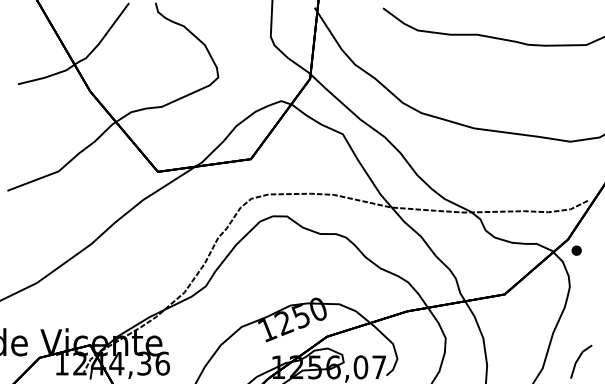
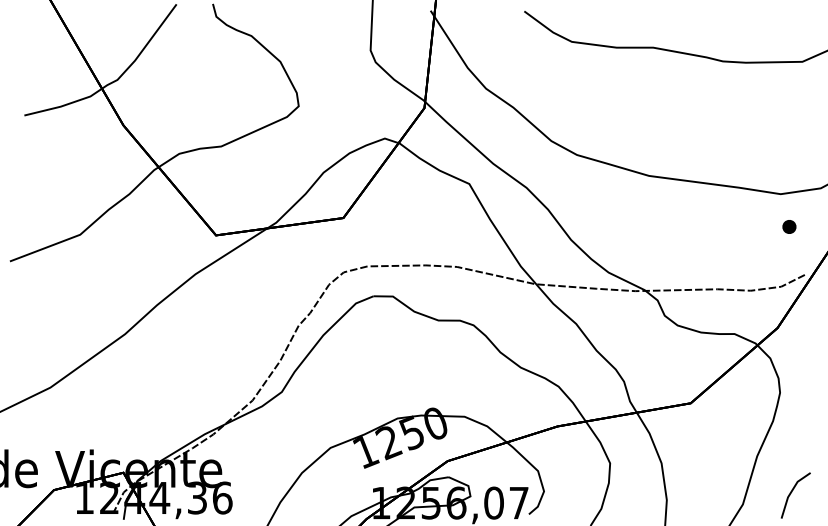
part: (576, 250) -> (789, 226), moved

